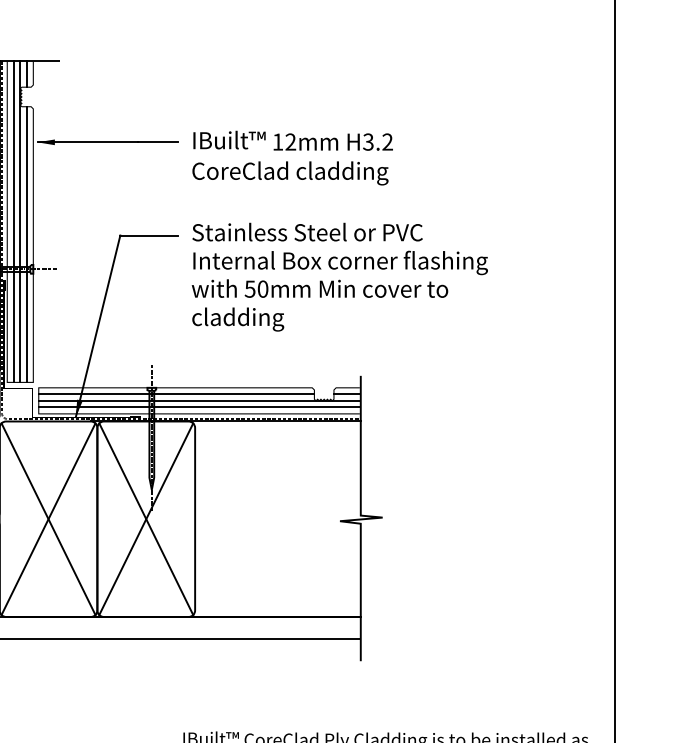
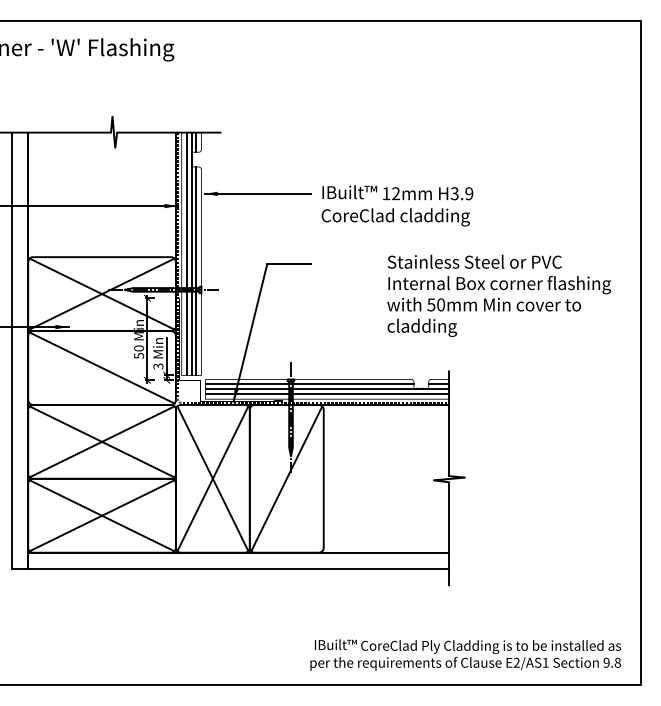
text: (387, 143) -> (469, 194), H3.2 -> H3.9
text: (340, 276) -> (499, 295), moved
line: (145, 518) -> (286, 478), removed

